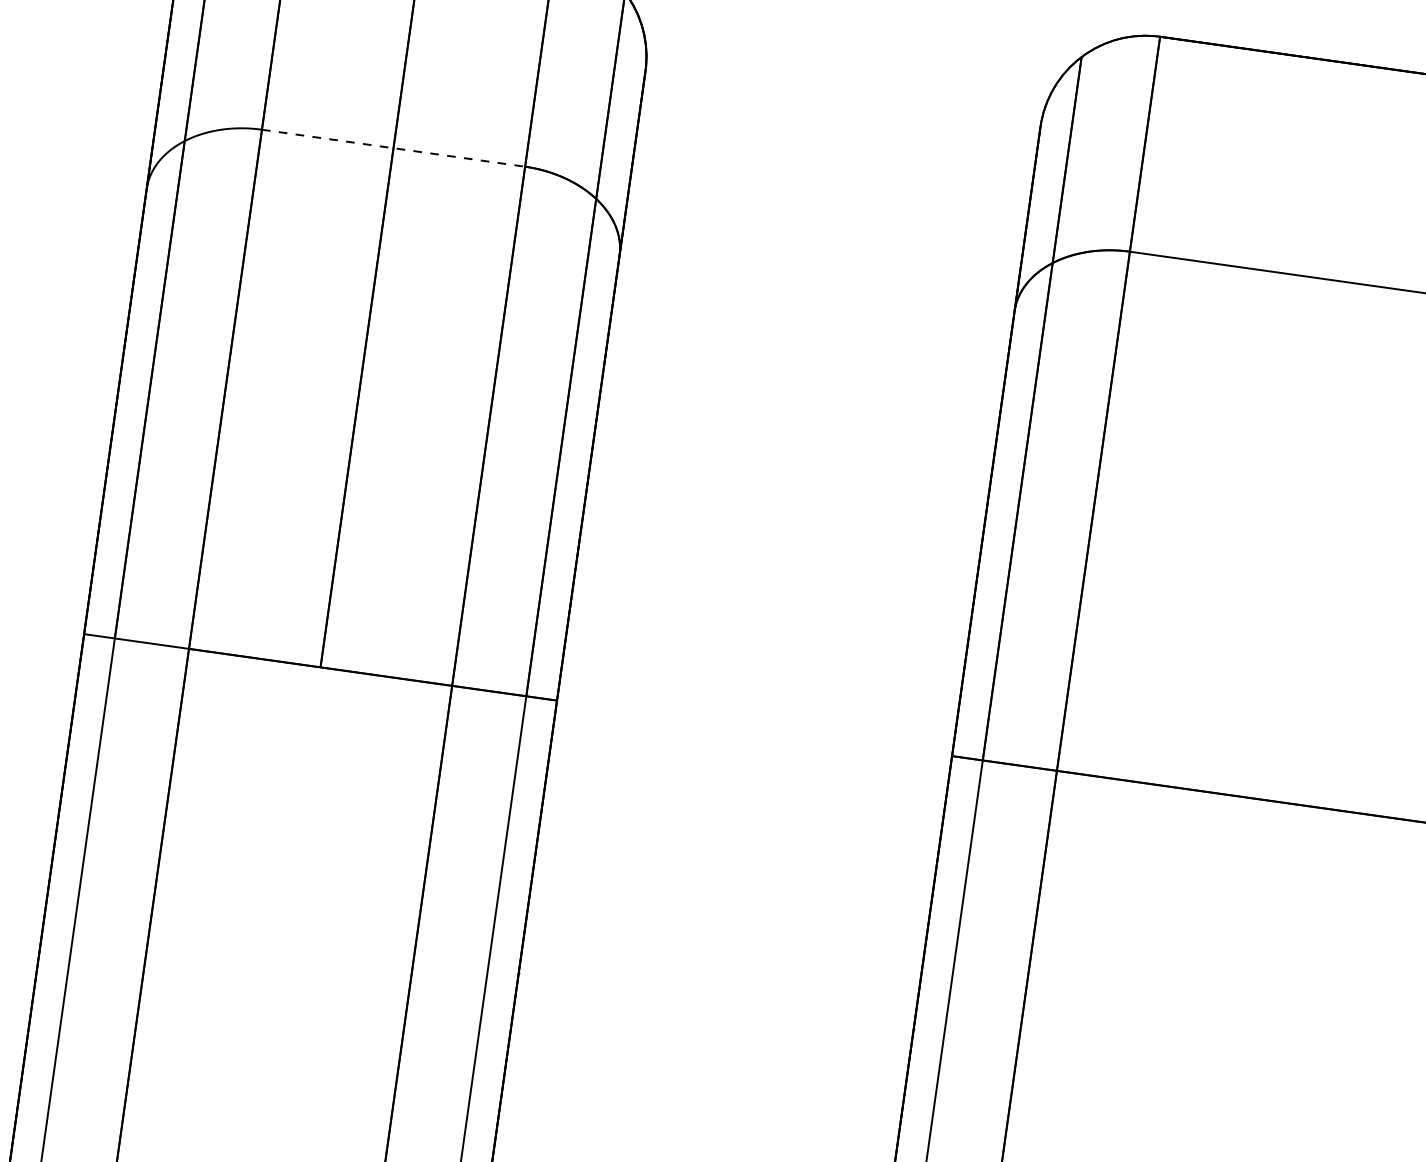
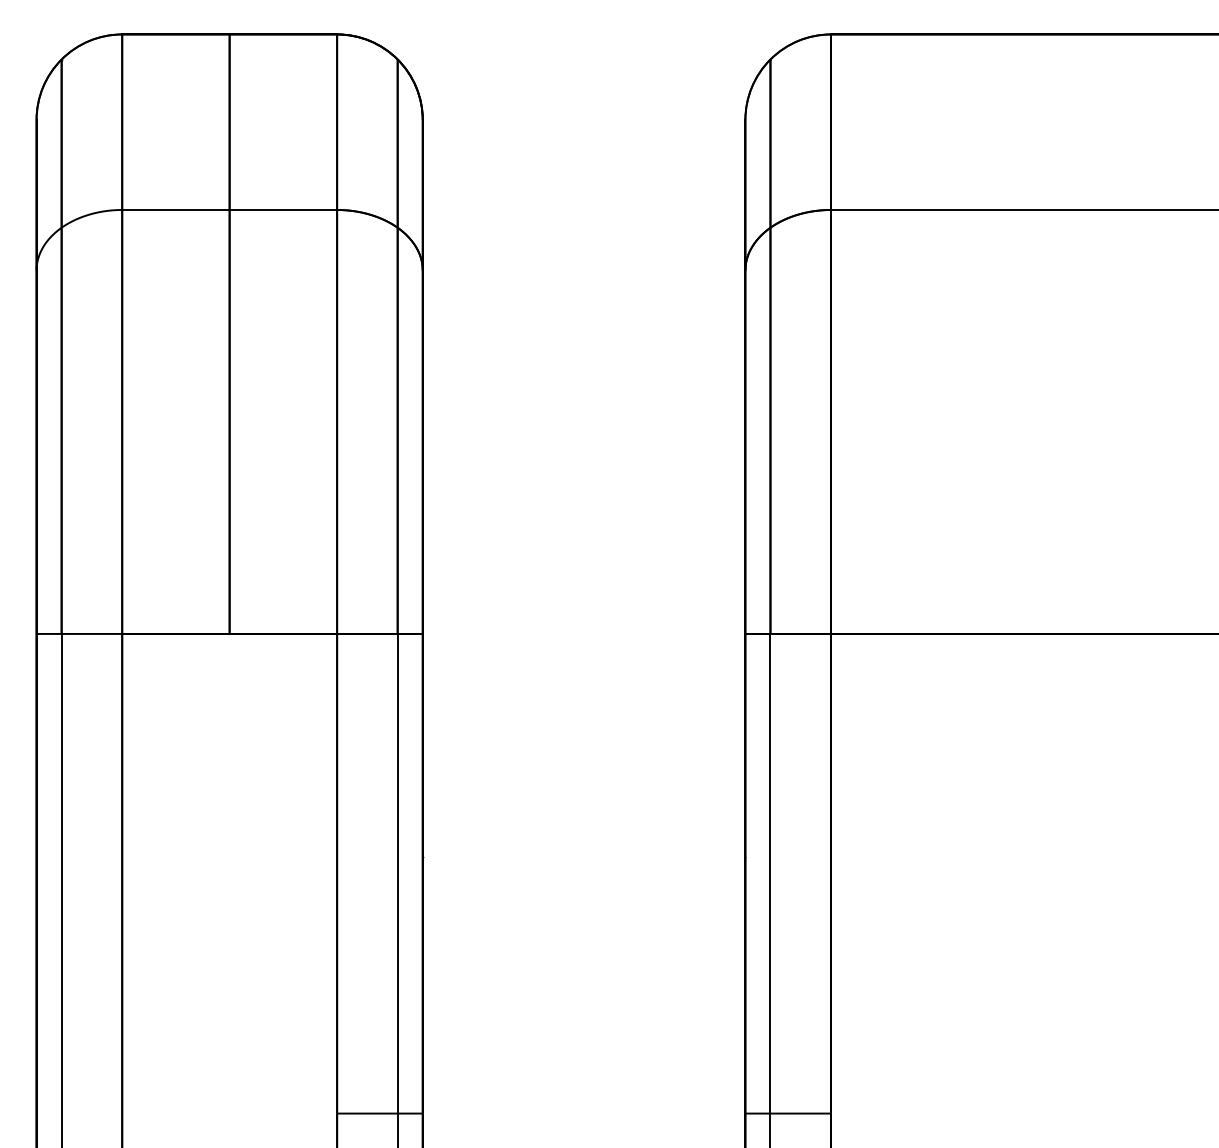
line: (394, 147) -> (230, 209), dashed -> solid

